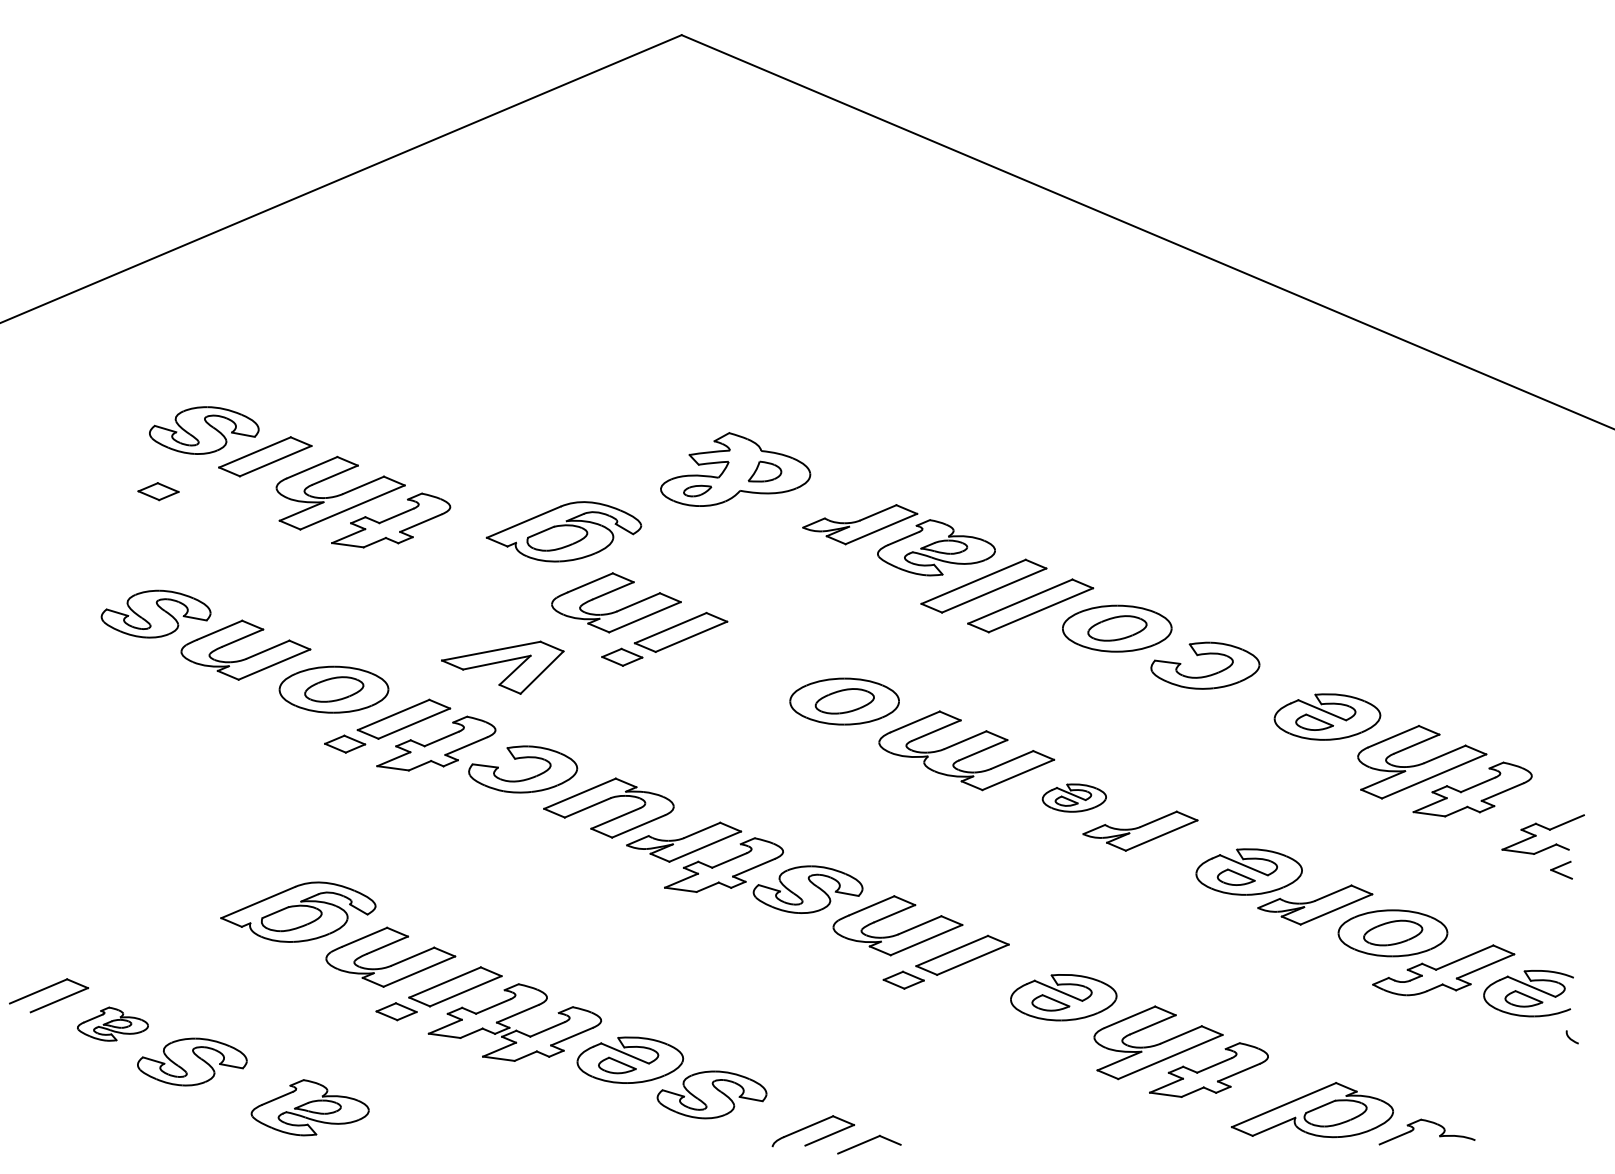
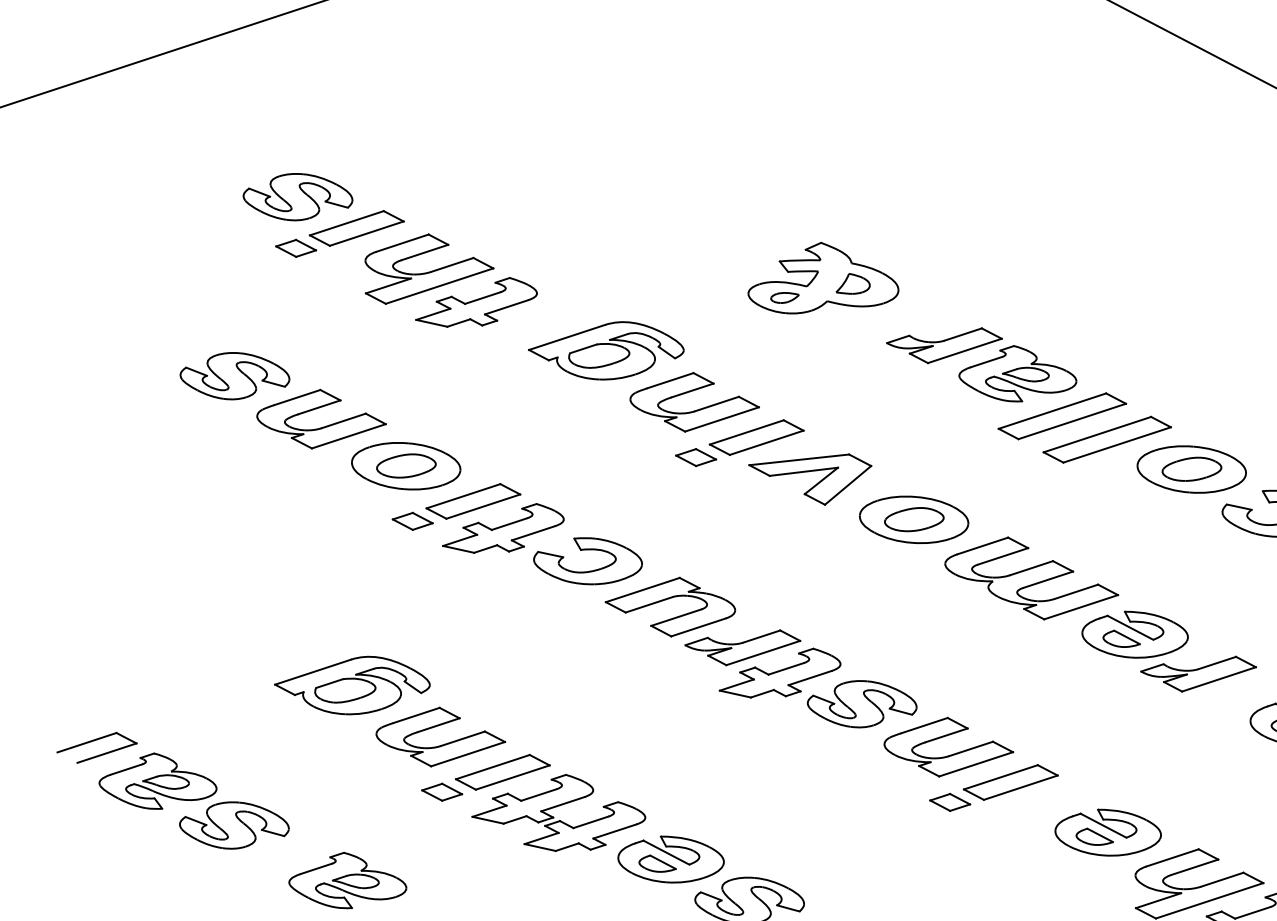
part: (158, 491) -> (296, 248), moved
part: (563, 531) -> (605, 349), moved
part: (502, 667) -> (809, 477), moved
part: (1074, 797) -> (1135, 634), size x1.67
part: (112, 1023) -> (158, 780), size x1.67

